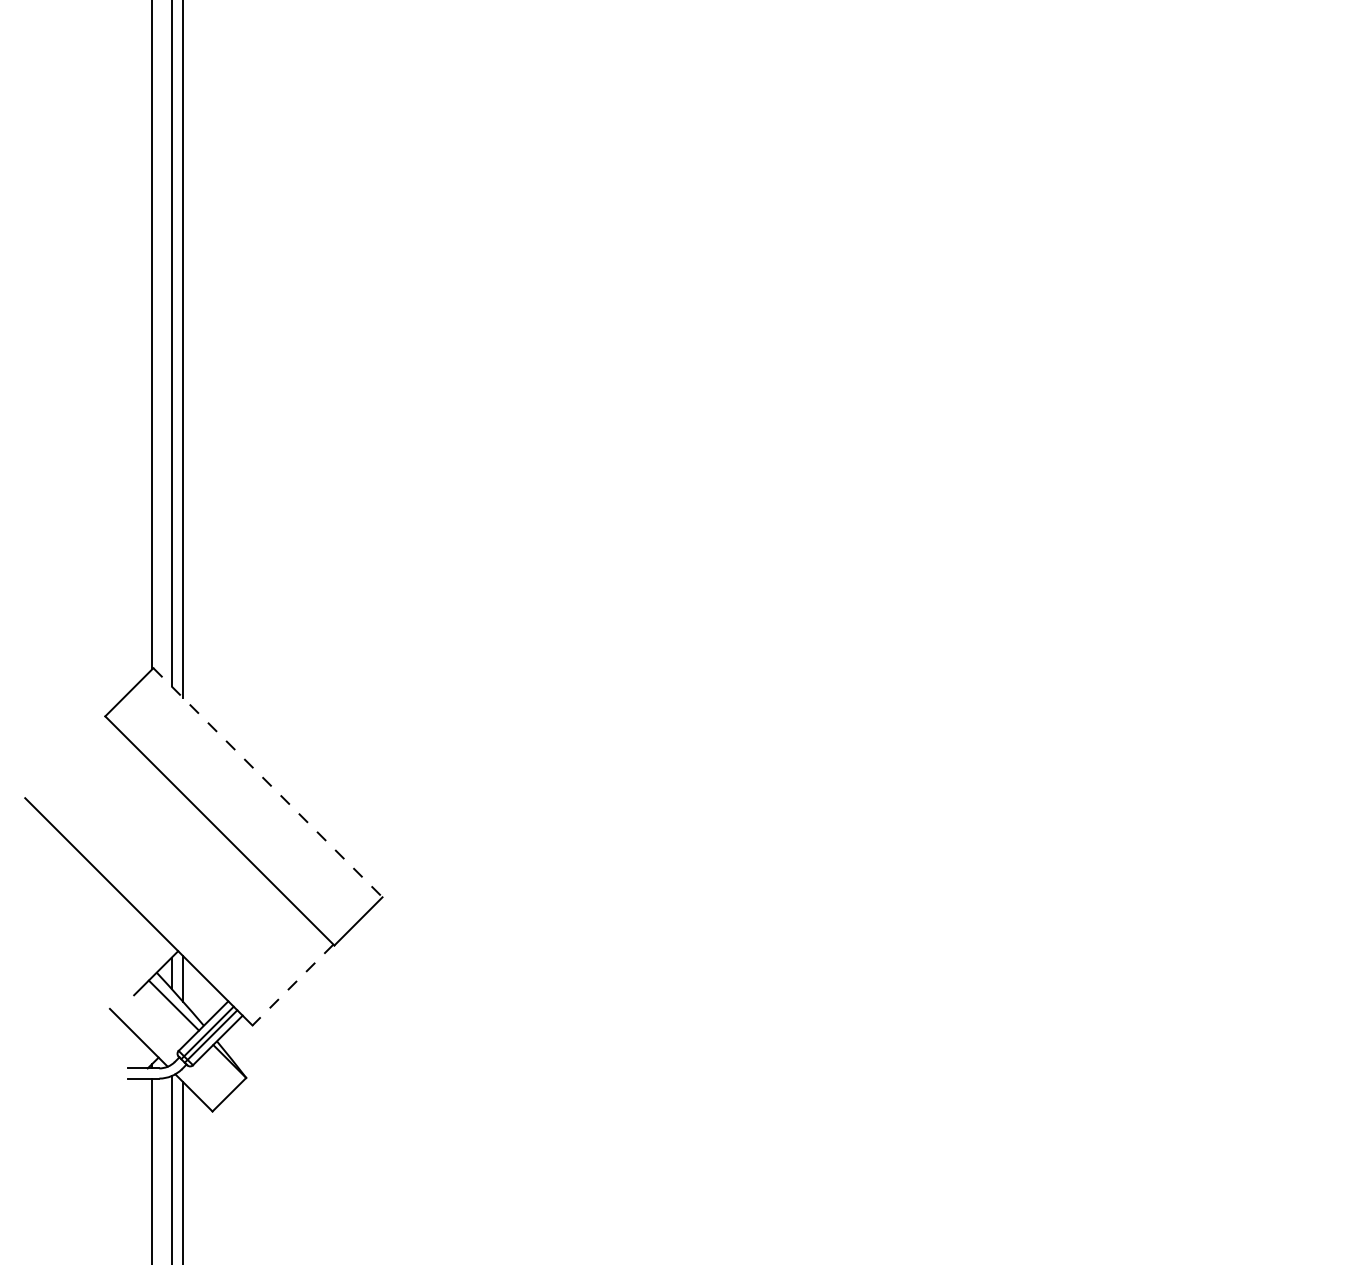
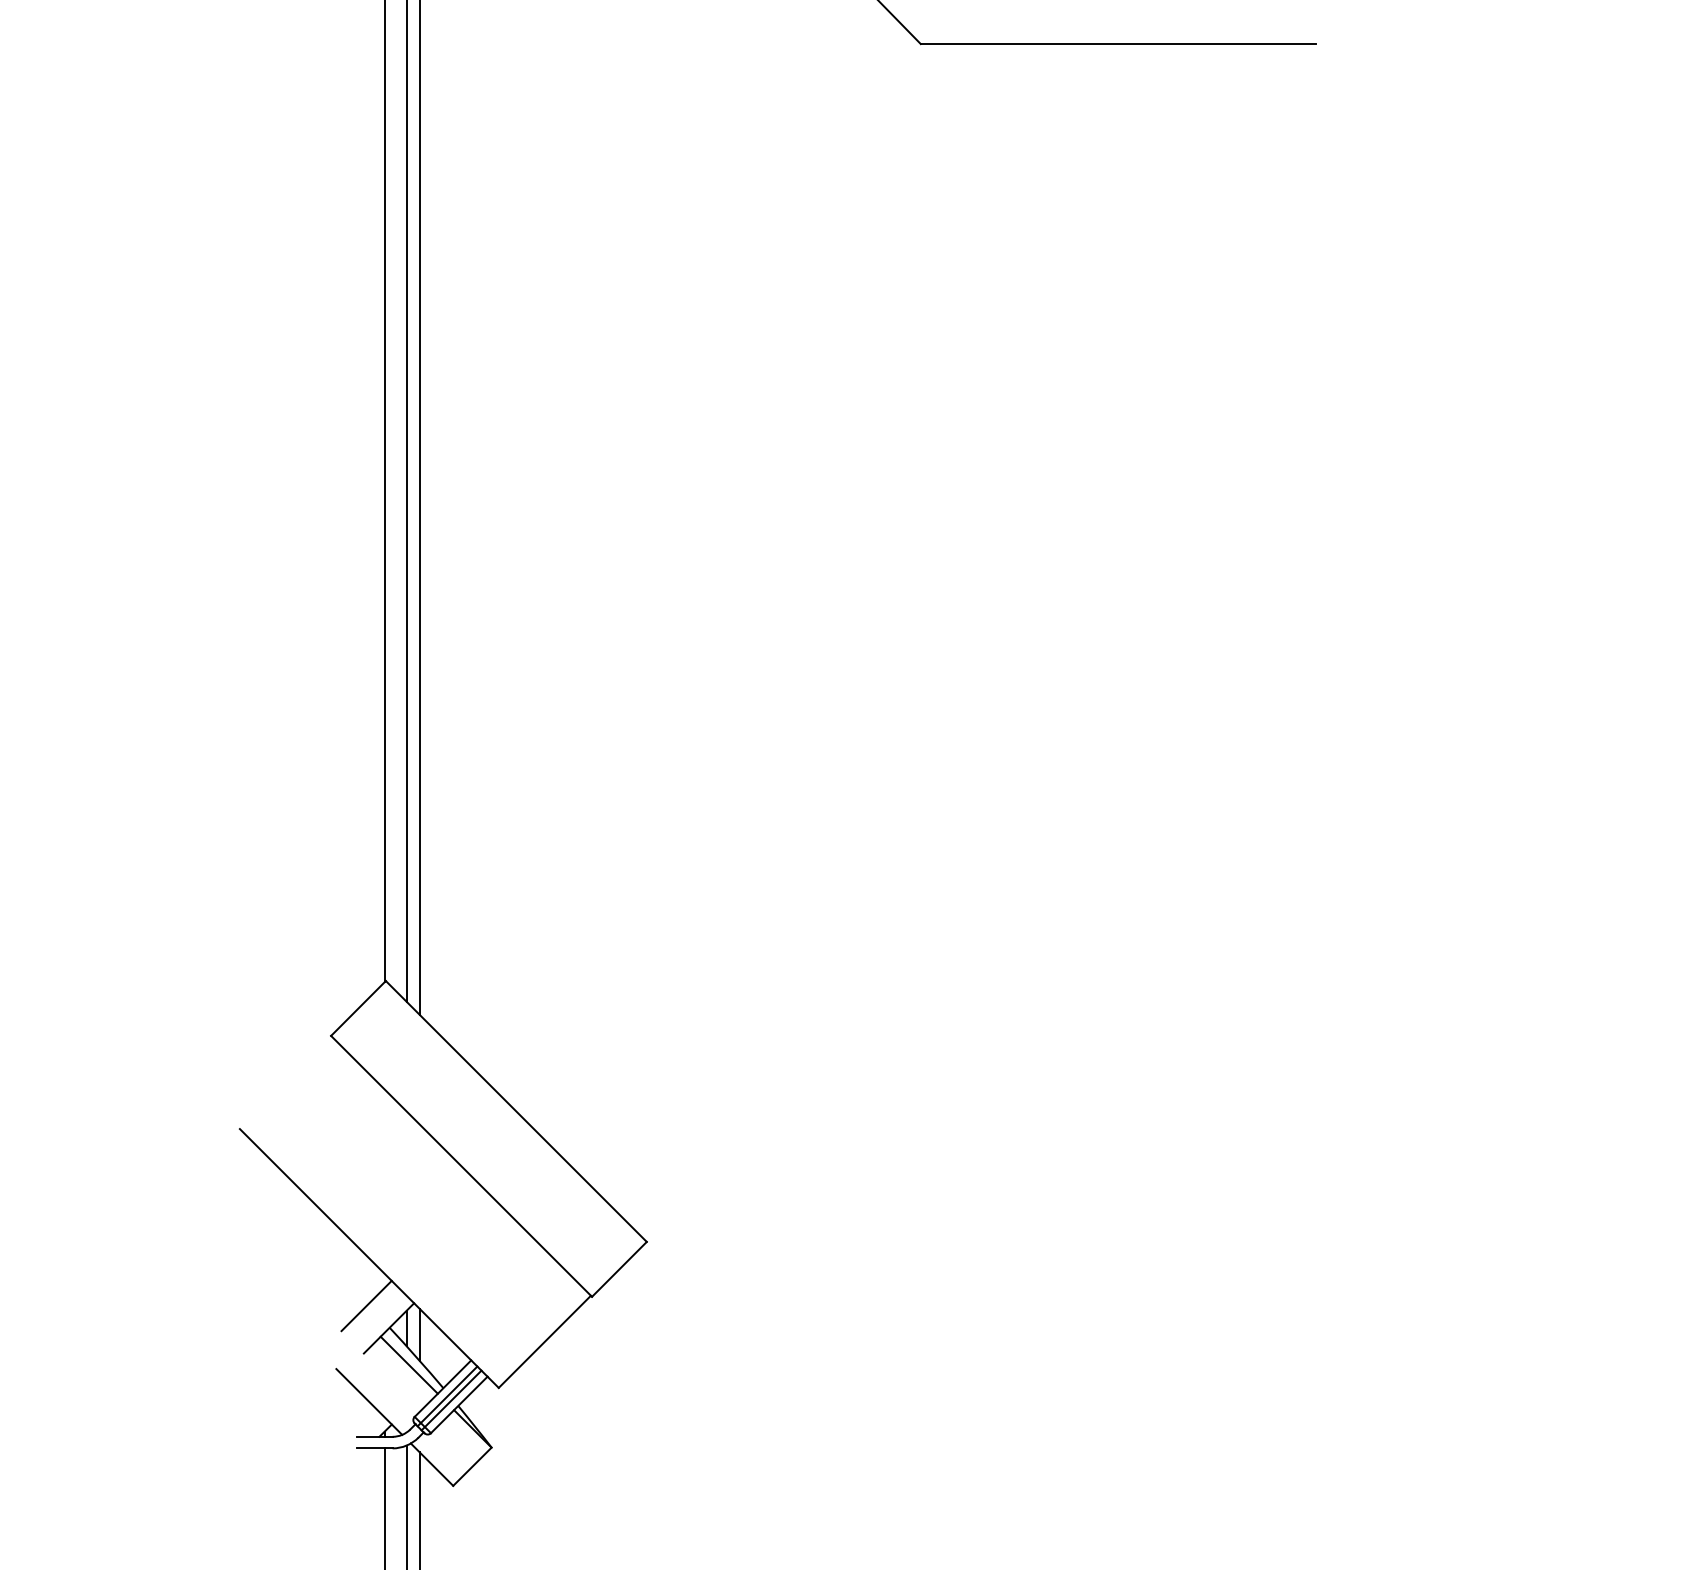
line: (268, 782) -> (516, 1111), dashed -> solid
line: (136, 953) -> (366, 1305), added
line: (292, 985) -> (544, 1342), dashed -> solid

